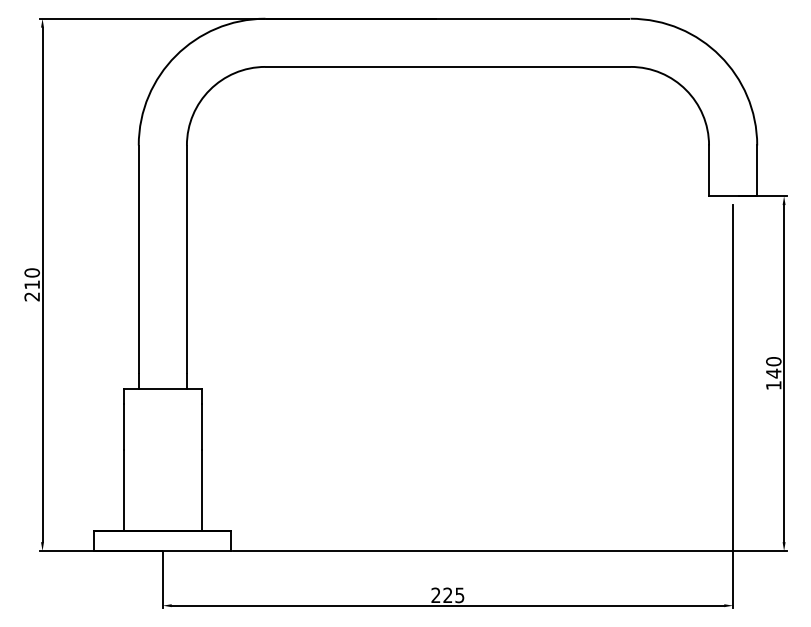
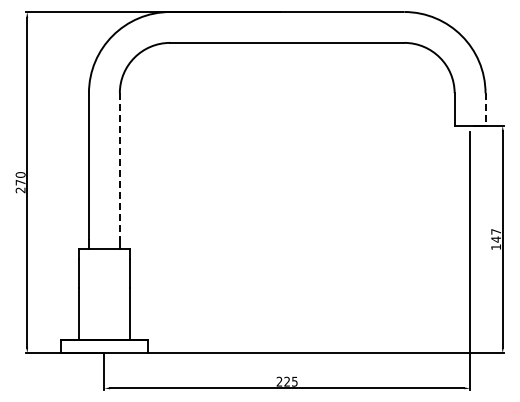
line: (757, 172) -> (485, 110), solid -> dashed
line: (186, 259) -> (119, 166), solid -> dashed
text: (31, 284) -> (20, 182), 210 -> 270
text: (774, 361) -> (496, 231), 140 -> 147

